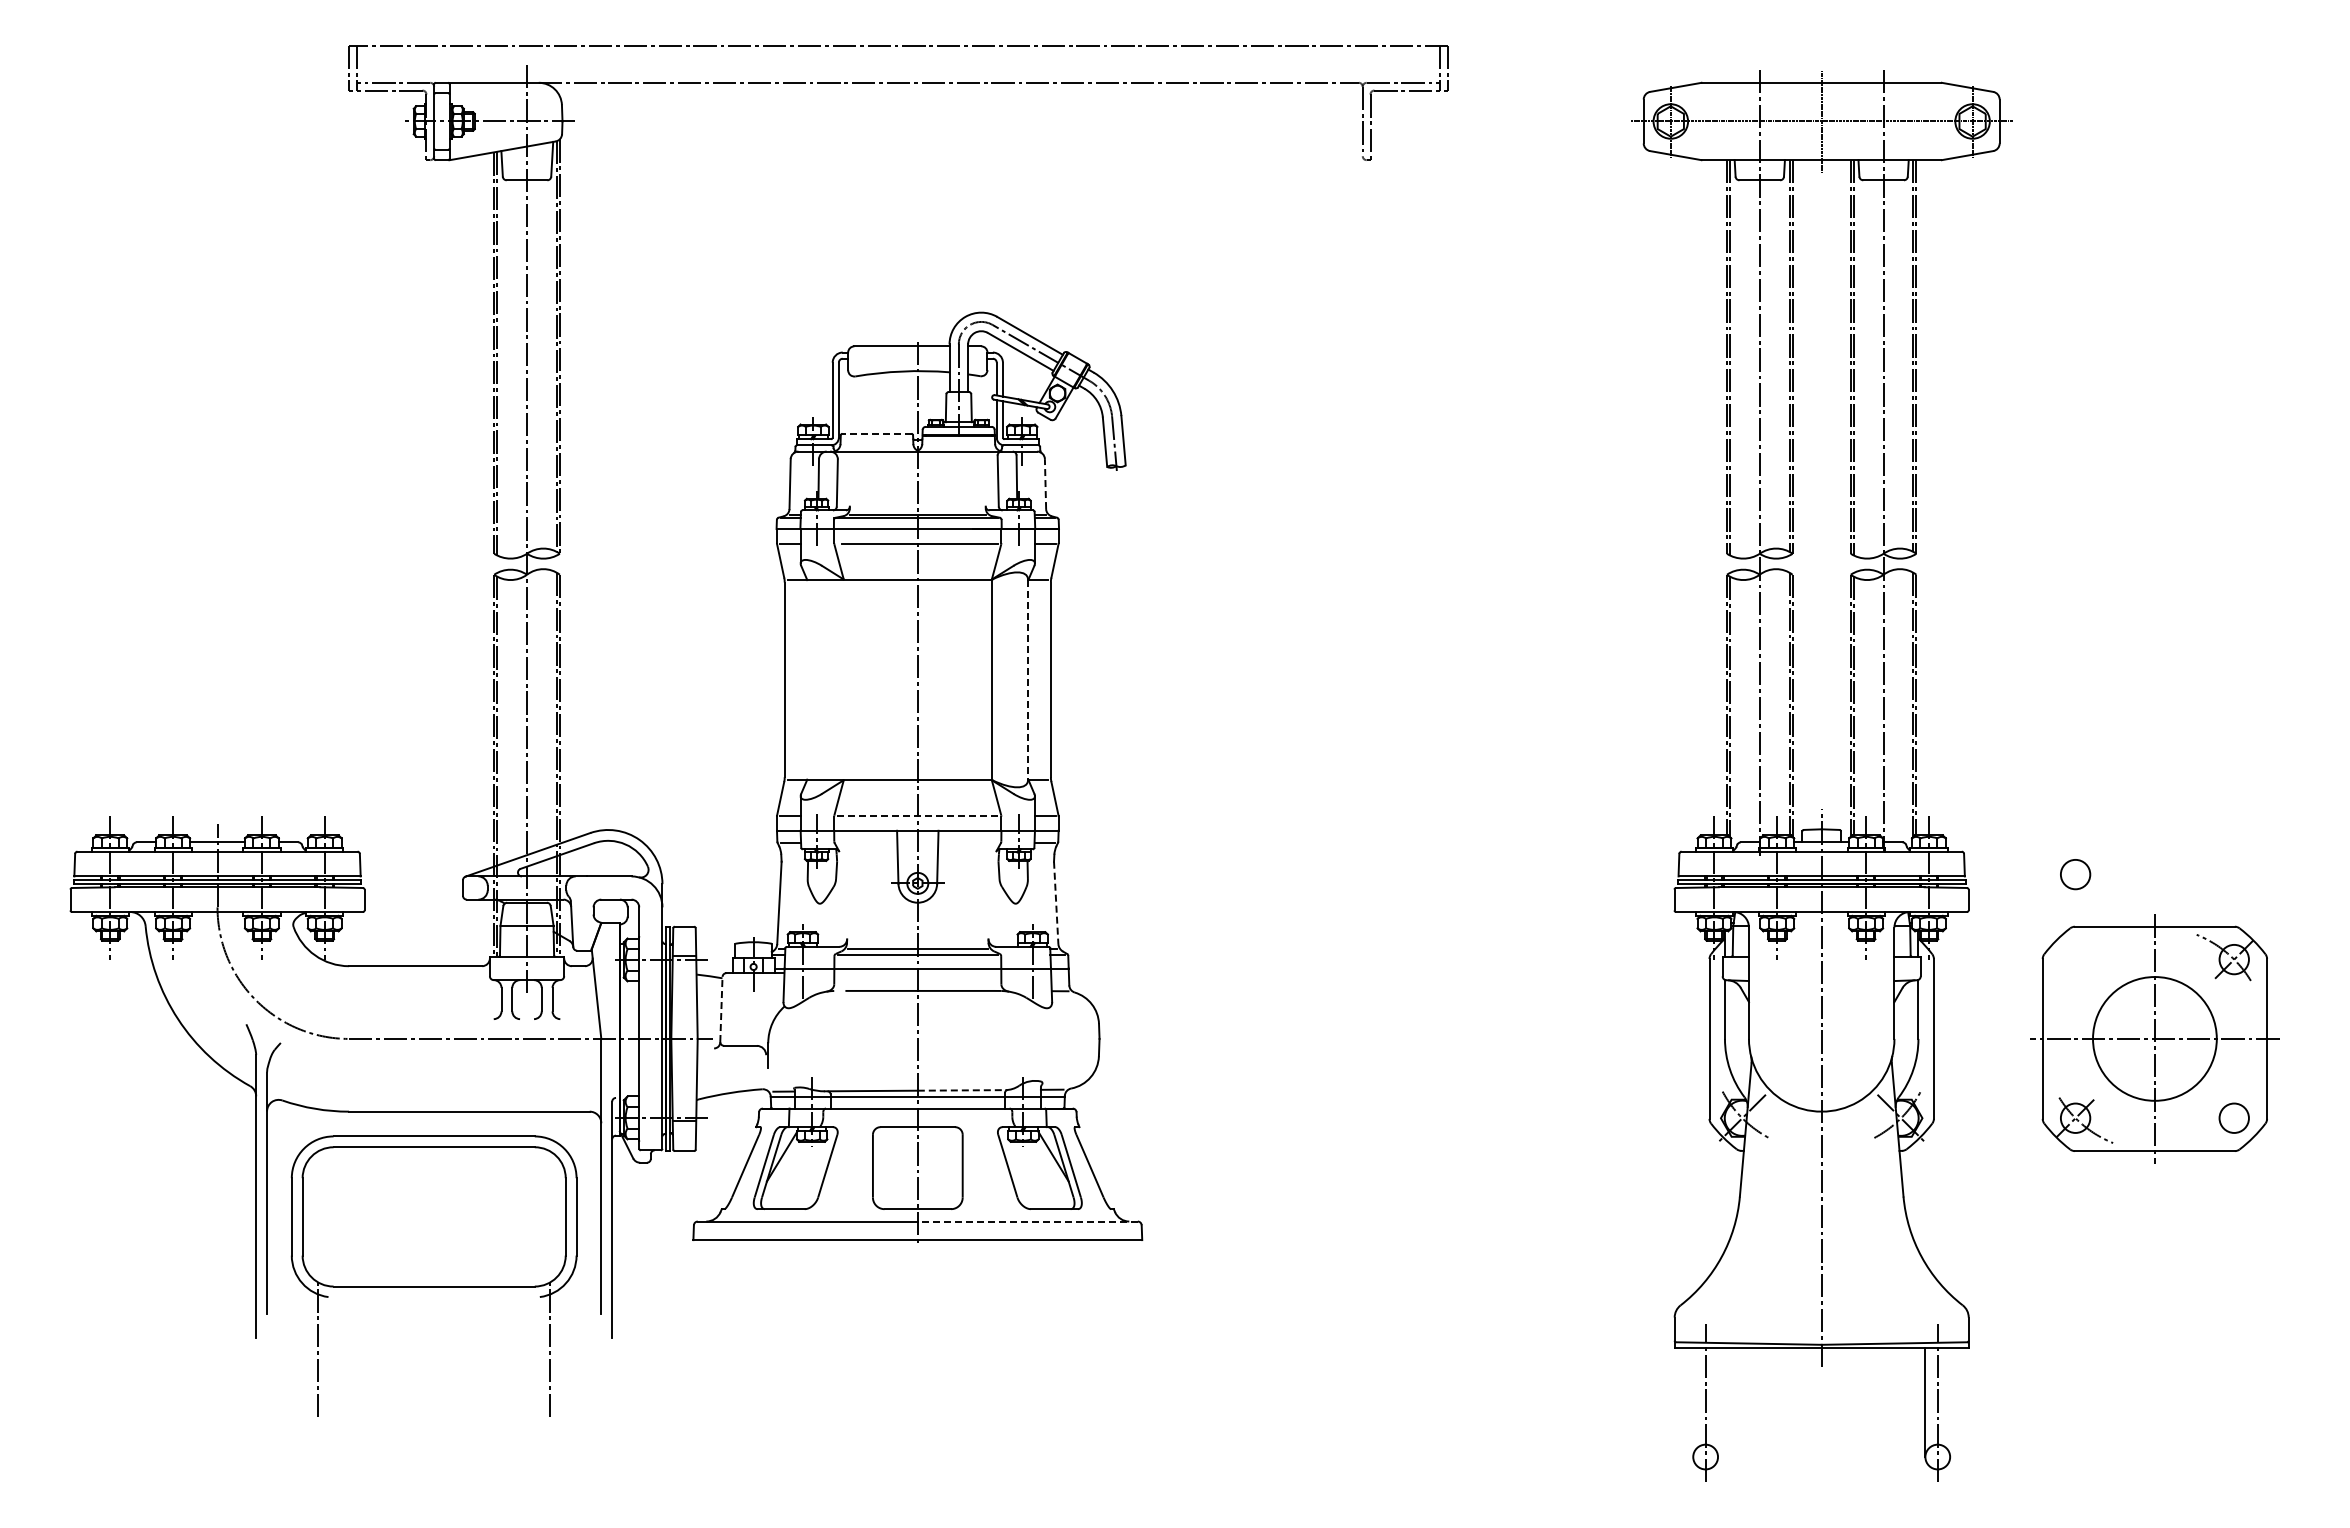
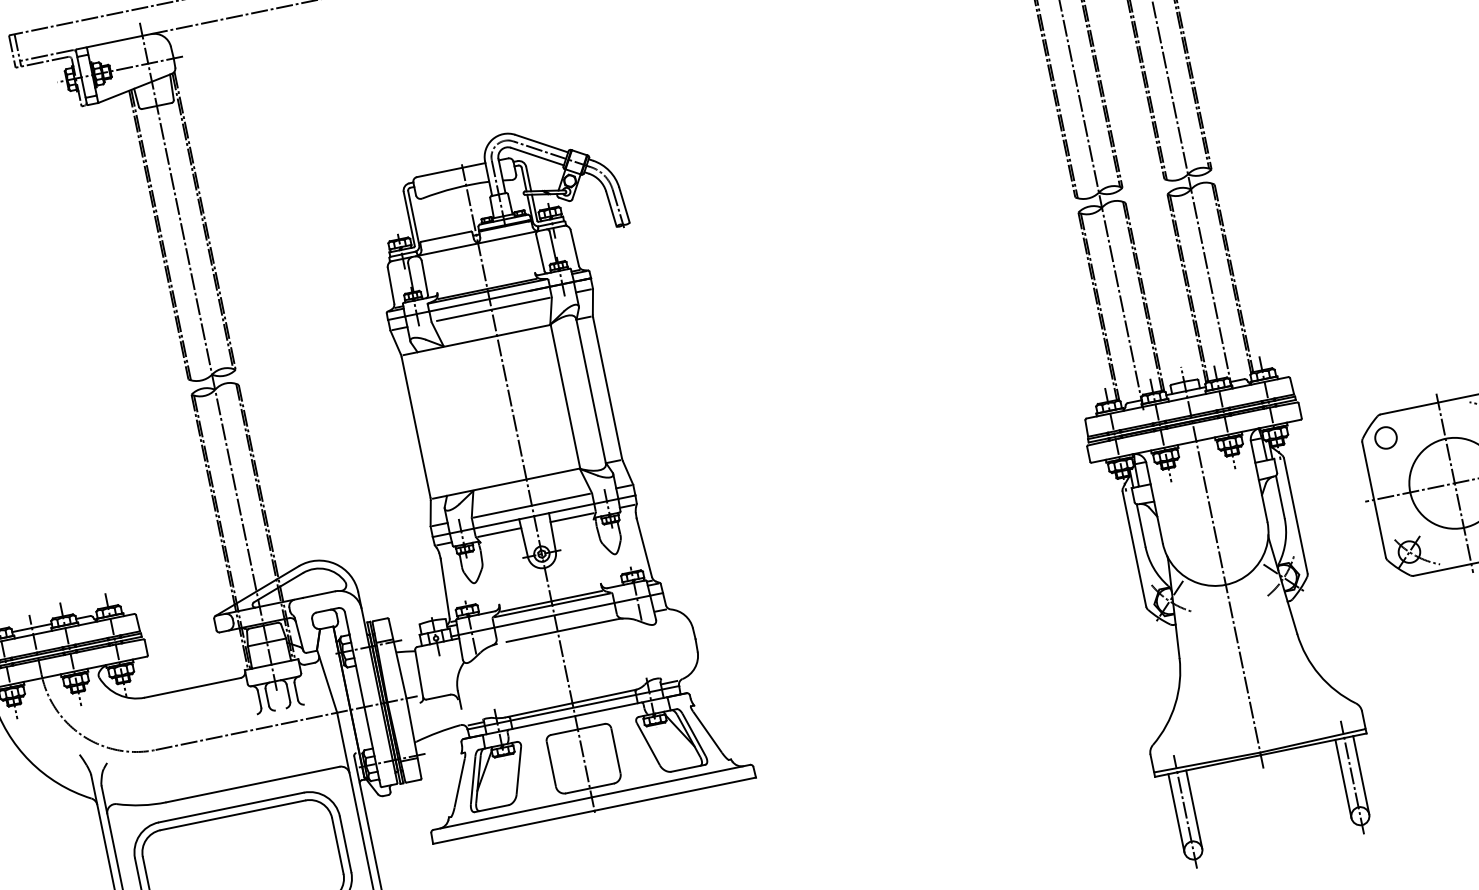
line: (876, 433) -> (445, 236), dashed -> solid
line: (1045, 484) -> (574, 248), dashed -> solid
line: (1028, 679) -> (591, 391), dashed -> solid
line: (917, 816) -> (531, 506), dashed -> solid
line: (867, 843) -> (499, 532), added
line: (967, 843) -> (571, 518), added
circle: (2075, 874) -> (1385, 437), moved
line: (1056, 903) -> (644, 548), dashed -> solid
line: (721, 1009) -> (419, 673), dashed -> solid
line: (961, 1090) -> (603, 696), dashed -> solid
line: (1027, 1221) -> (670, 781), dashed -> solid
line: (1693, 1402) -> (1176, 813), added
line: (1718, 1402) -> (1194, 809), added
line: (1950, 1402) -> (1361, 775), added

